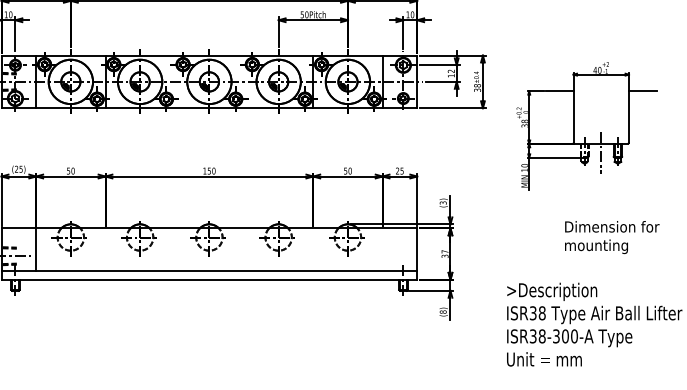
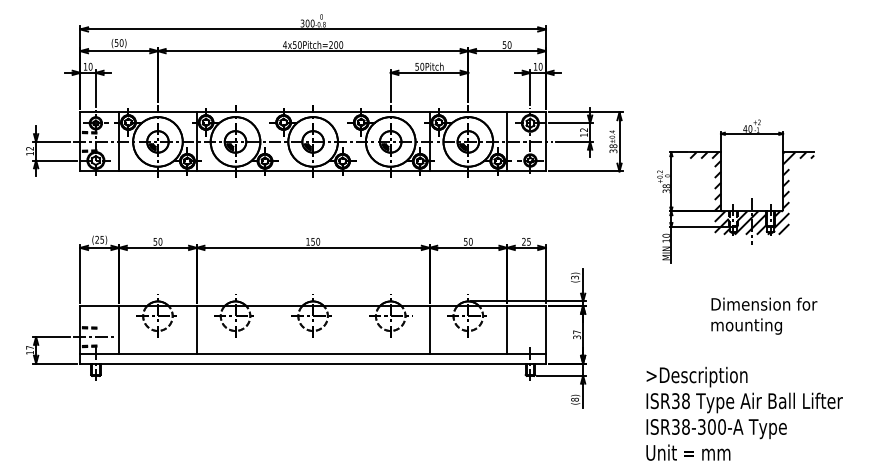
hatch: (601, 127) -> (752, 193), added
line: (105, 250) -> (196, 330), added
line: (313, 250) -> (429, 330), added
line: (382, 250) -> (507, 330), added

